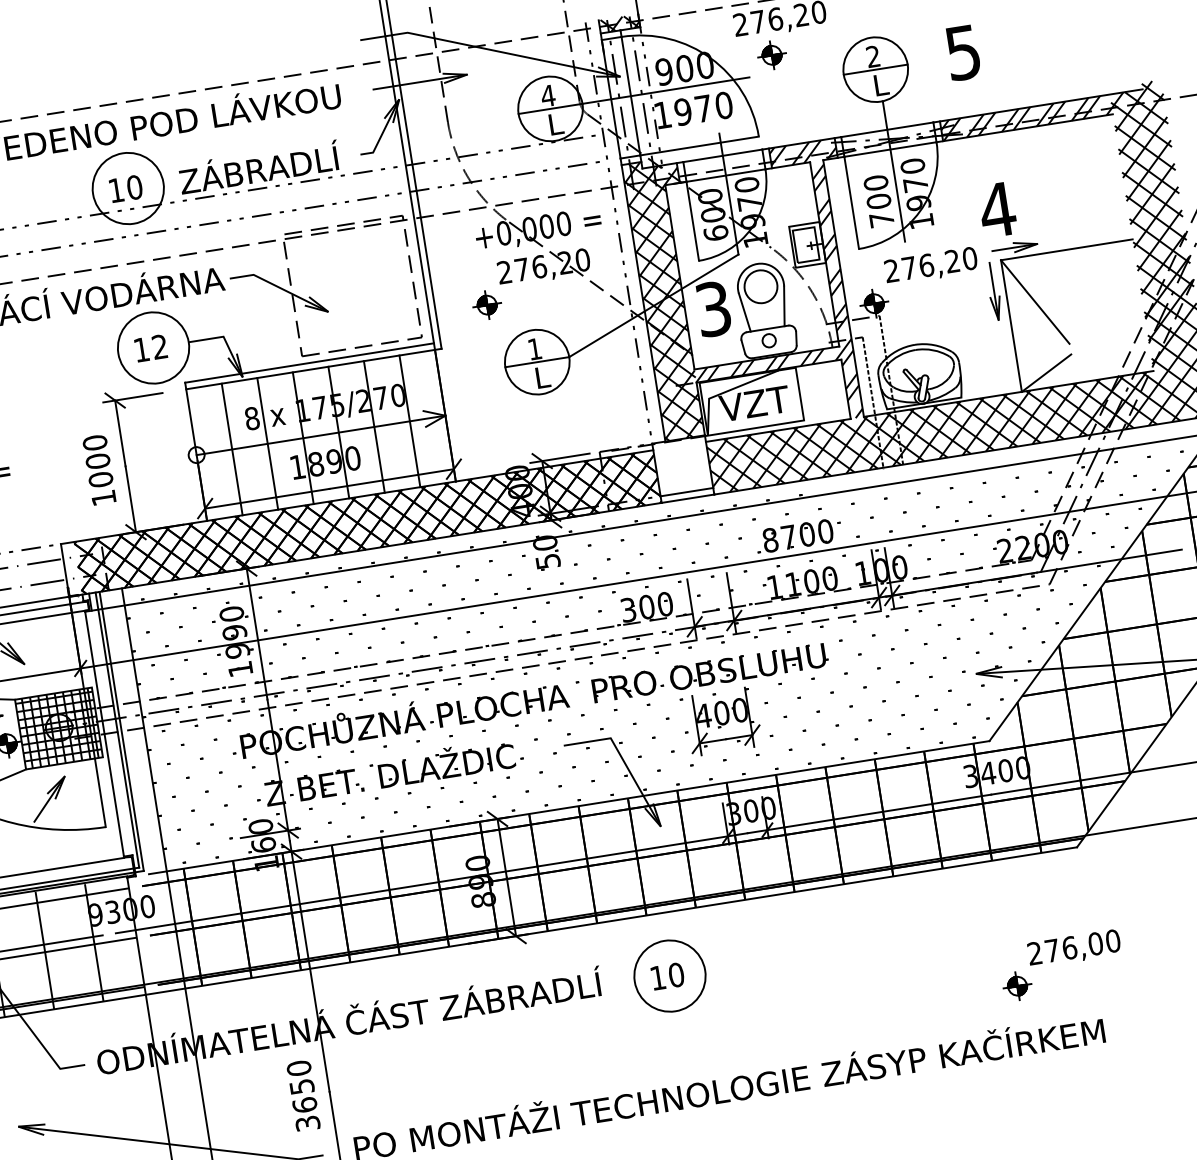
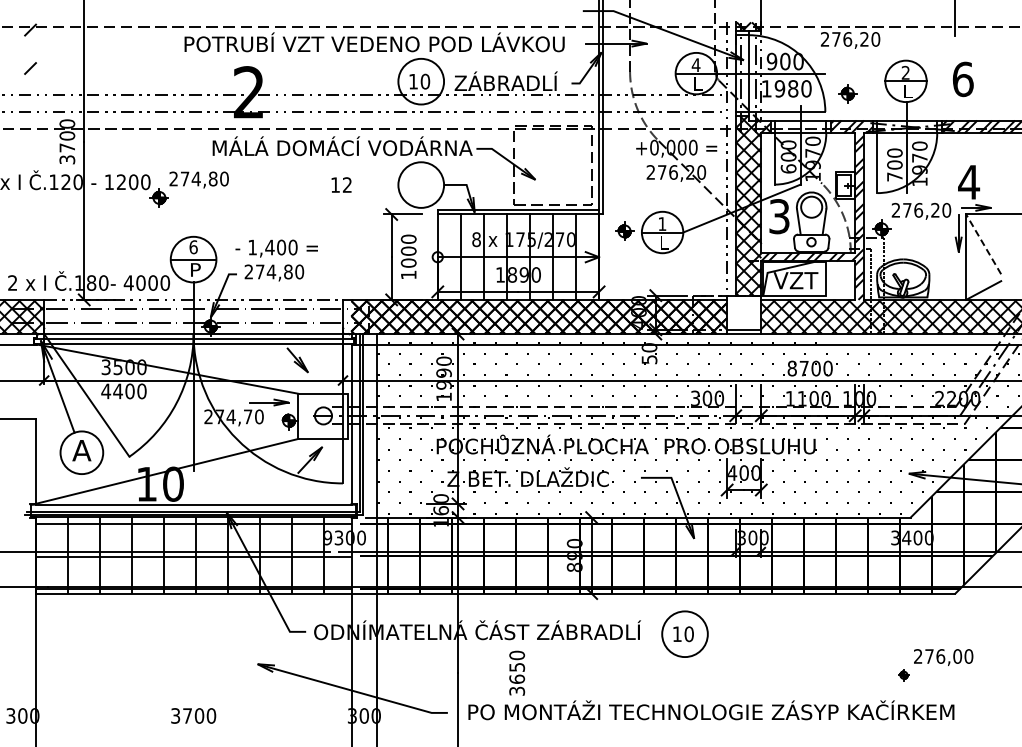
text: (962, 52) -> (962, 79), 5 -> 6
part: (771, 54) -> (847, 93), moved
text: (703, 108) -> (793, 88), 1970 -> 1980
line: (1035, 302) -> (983, 244), solid -> dashed
part: (486, 303) -> (624, 230), moved
text: (150, 347) -> (341, 184), moved
text: (98, 469) -> (408, 256), moved
hatch: (59, 727) -> (323, 415), removed
part: (1016, 984) -> (903, 674), size x0.6
text: (303, 1094) -> (517, 672), moved

